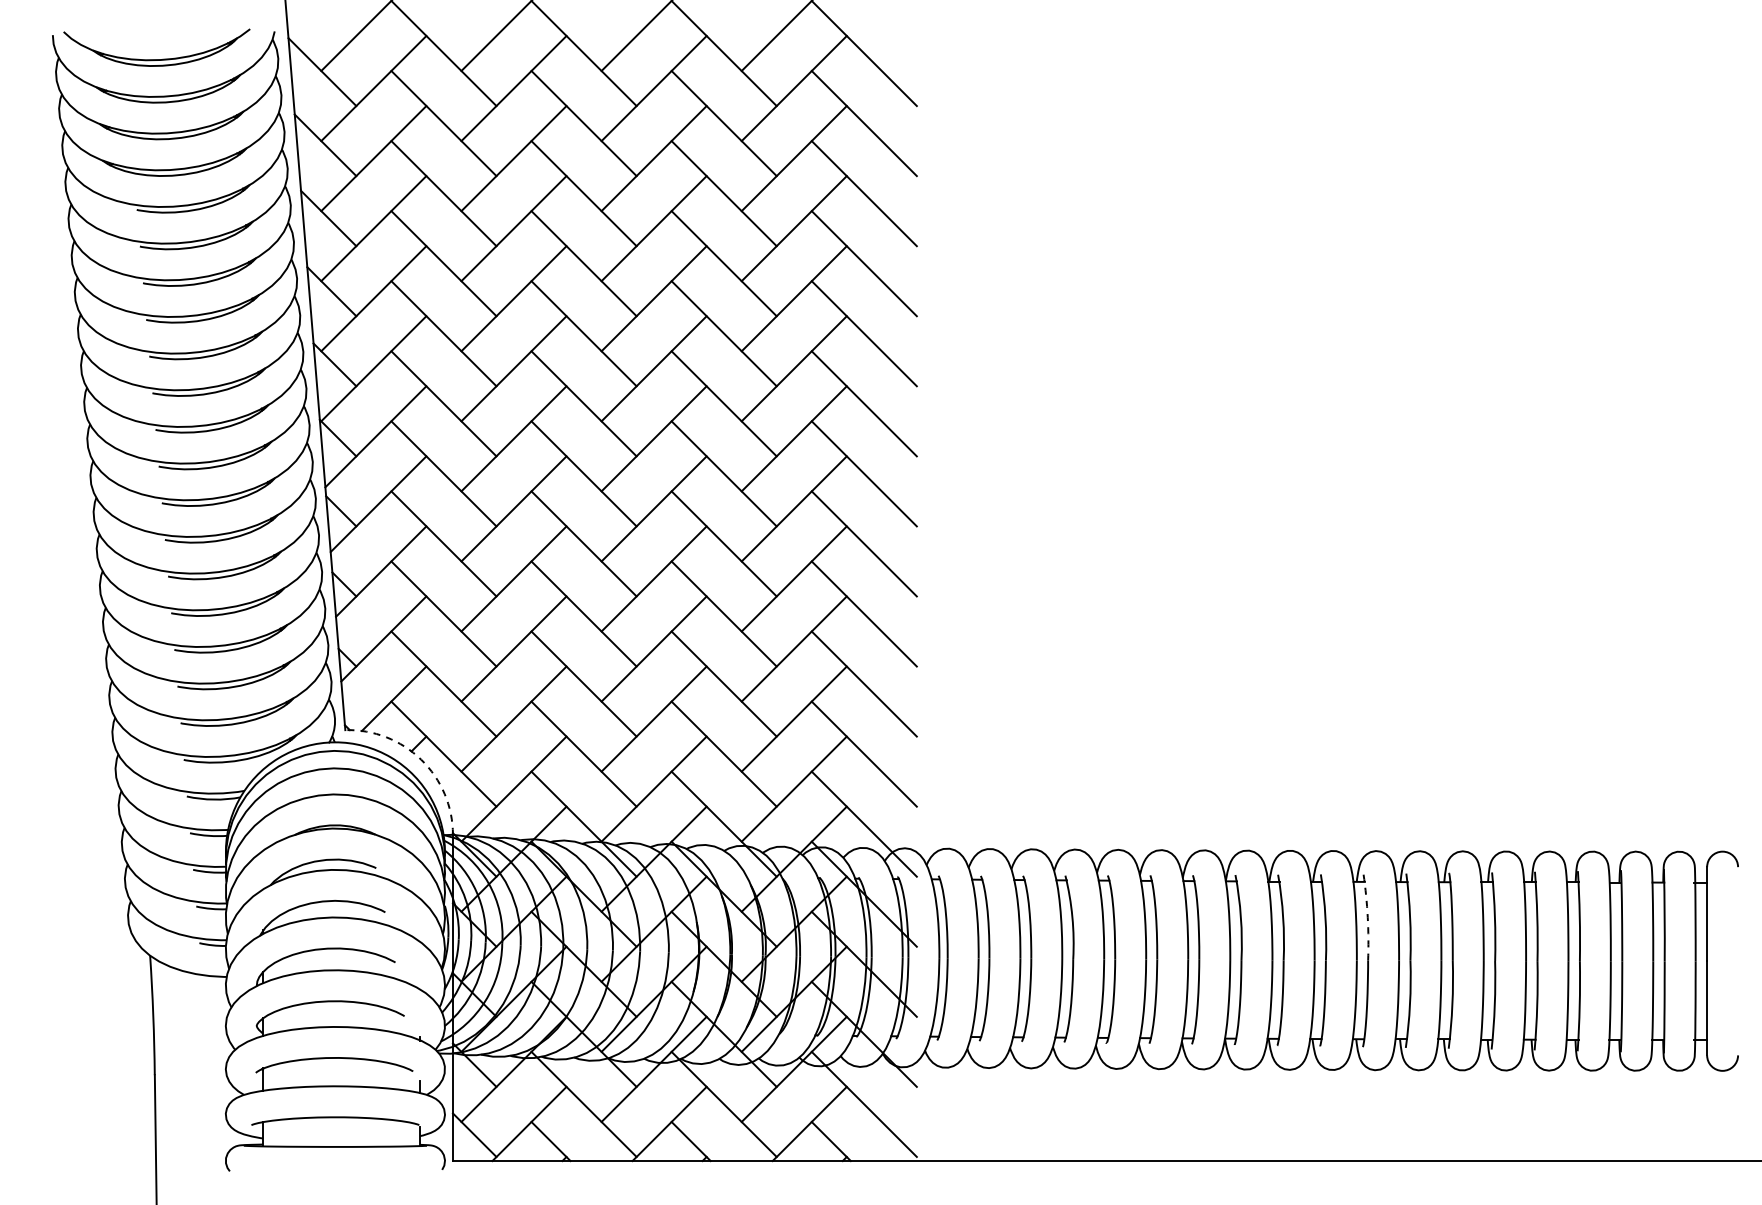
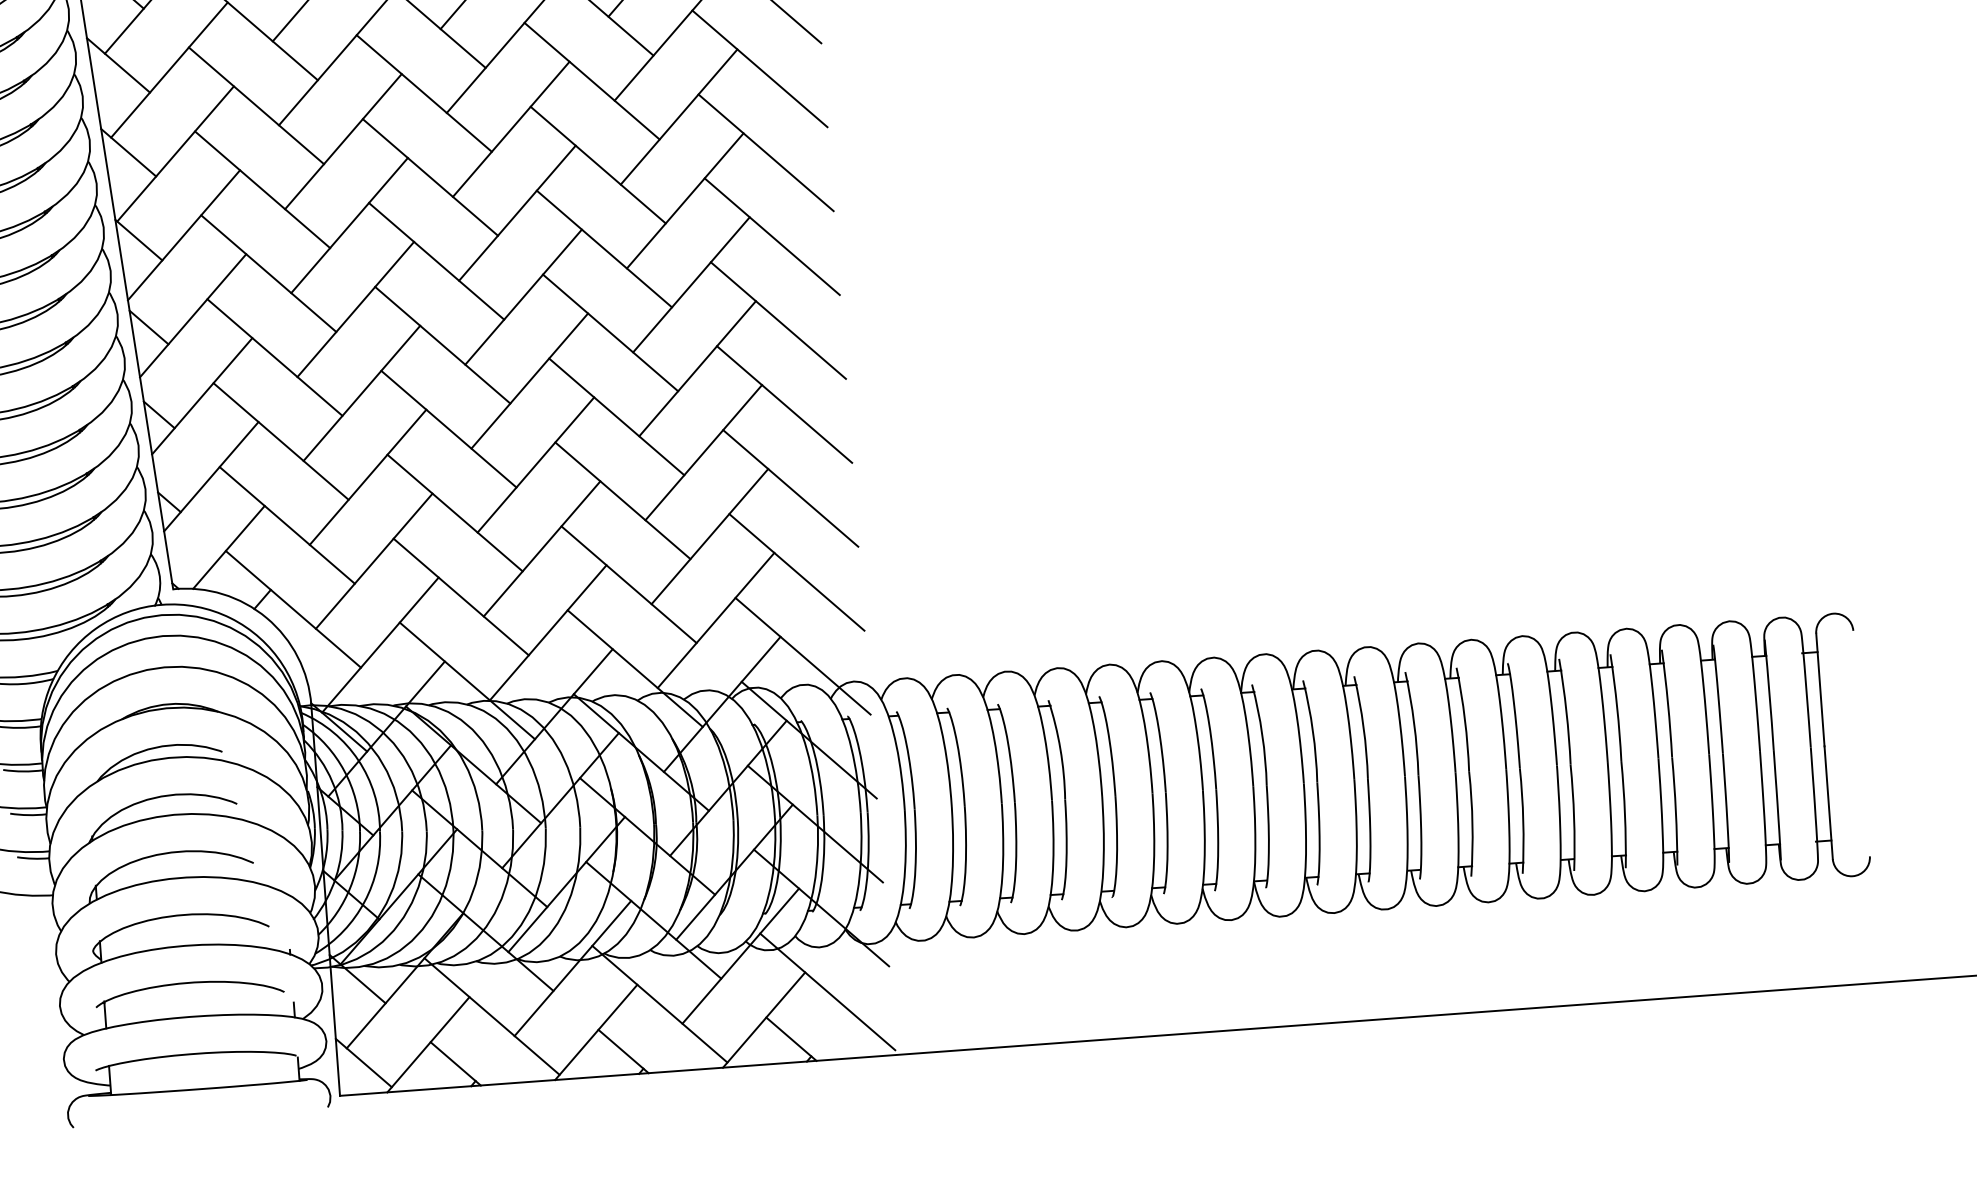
arc: (421, 759) -> (267, 617), dashed -> solid
arc: (1367, 917) -> (1413, 723), dashed -> solid

